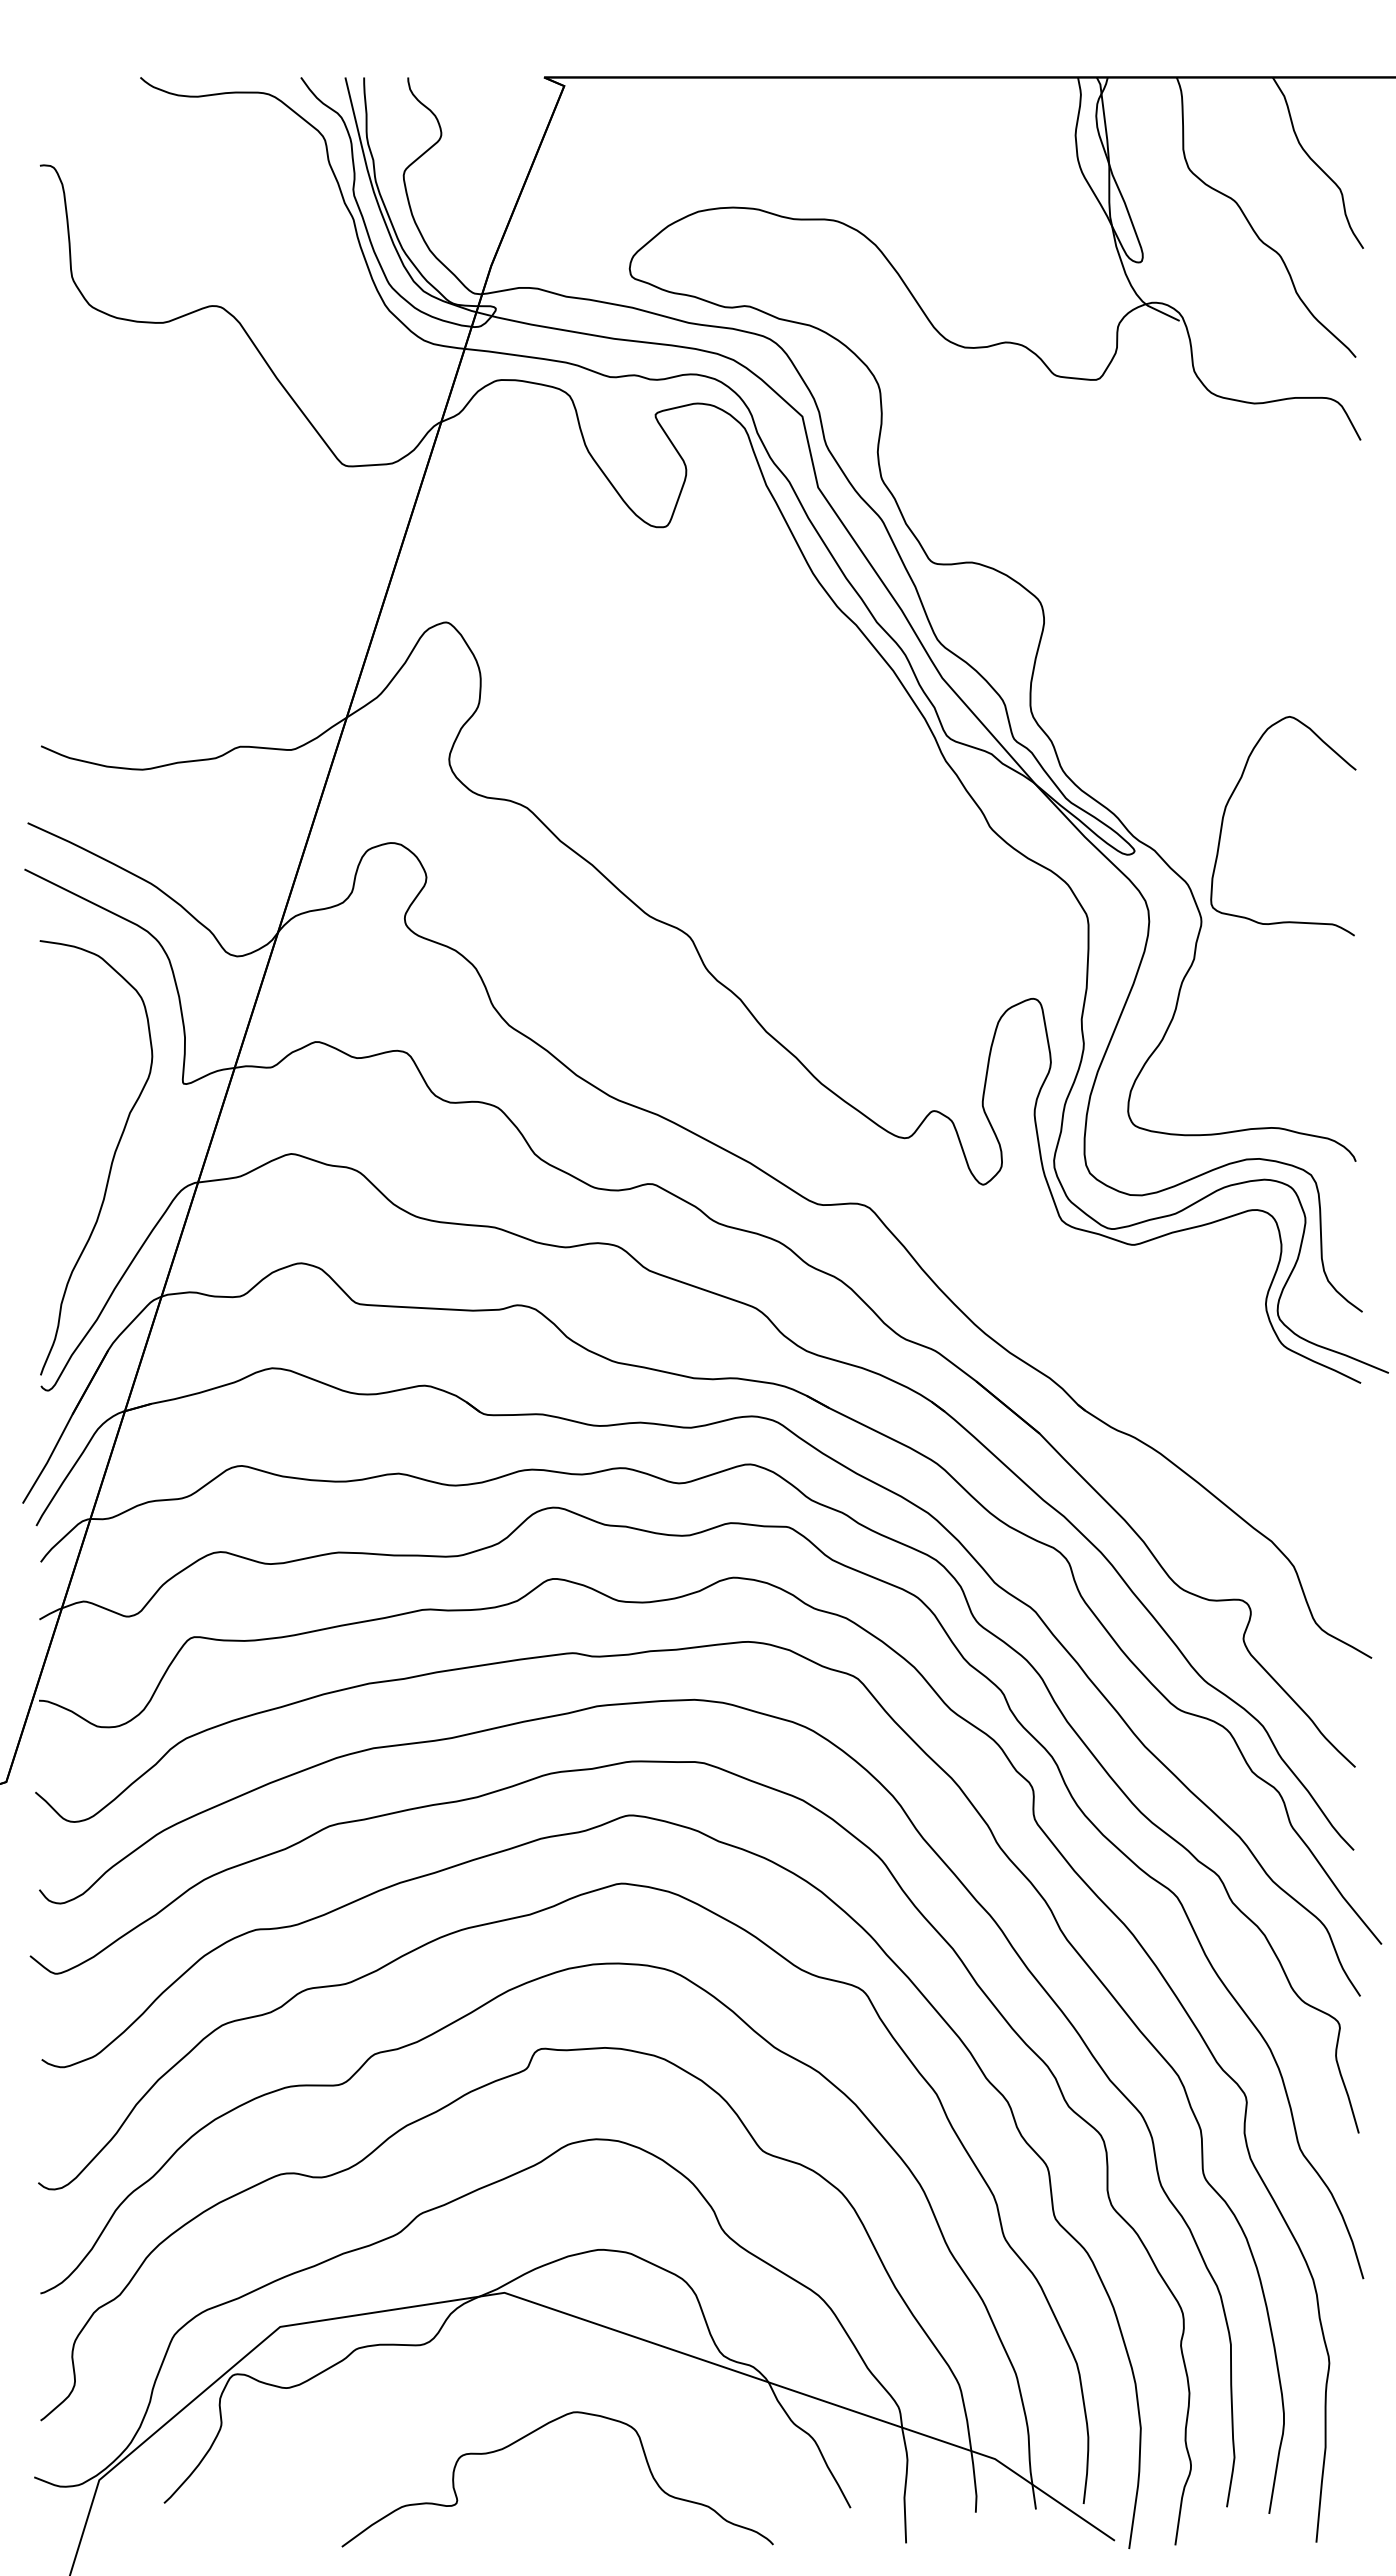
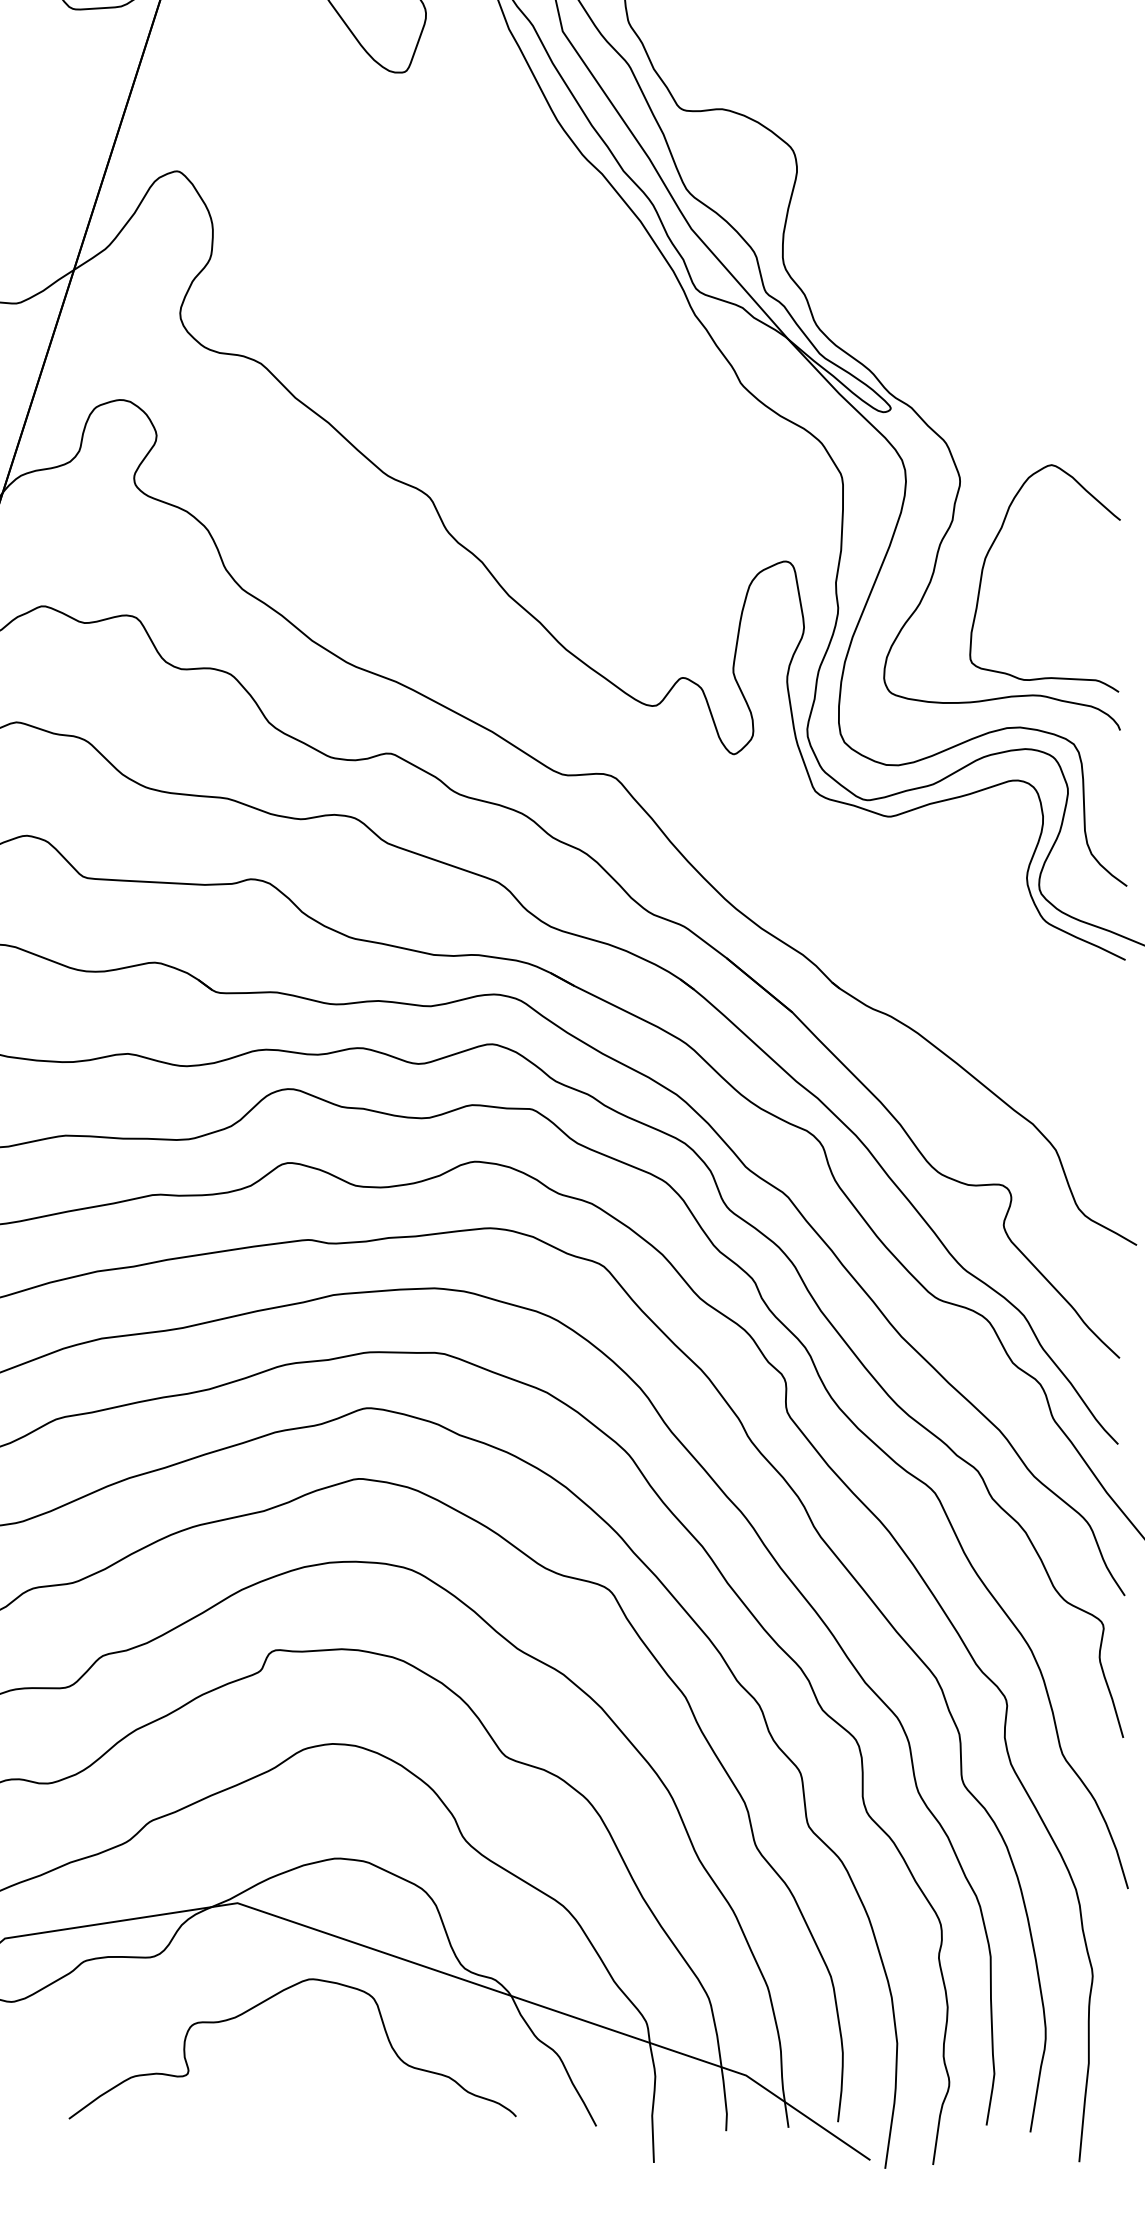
curve: (1230, 799) -> (990, 550), moved
curve: (534, 2432) -> (268, 2000), moved

